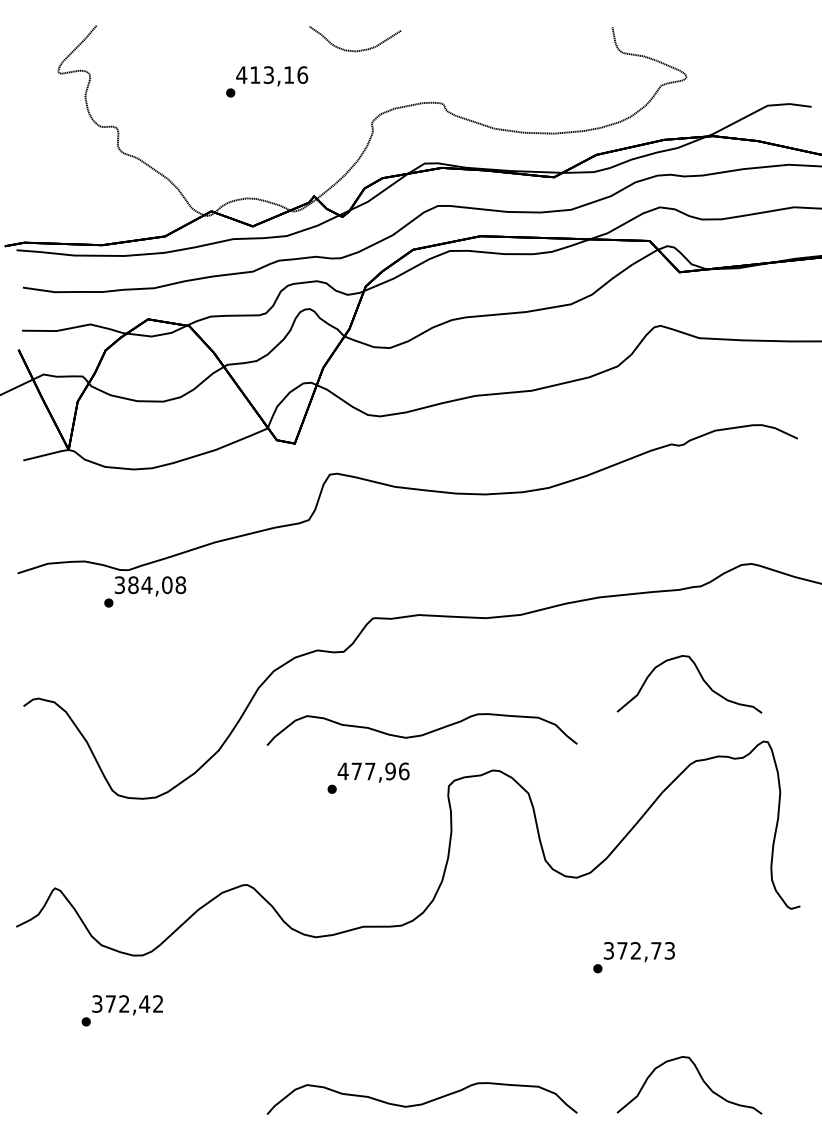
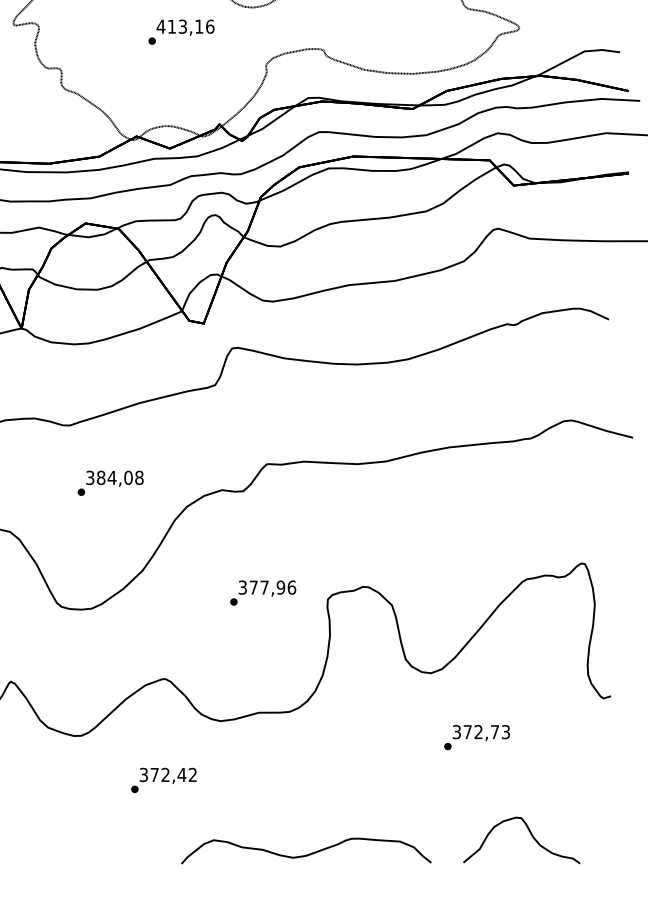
text: (145, 591) -> (110, 482), moved
curve: (701, 678) -> (531, 512), removed
curve: (423, 733) -> (307, 557), removed
text: (342, 771) -> (242, 587), 477,96 -> 377,96
text: (121, 1010) -> (163, 780), moved

